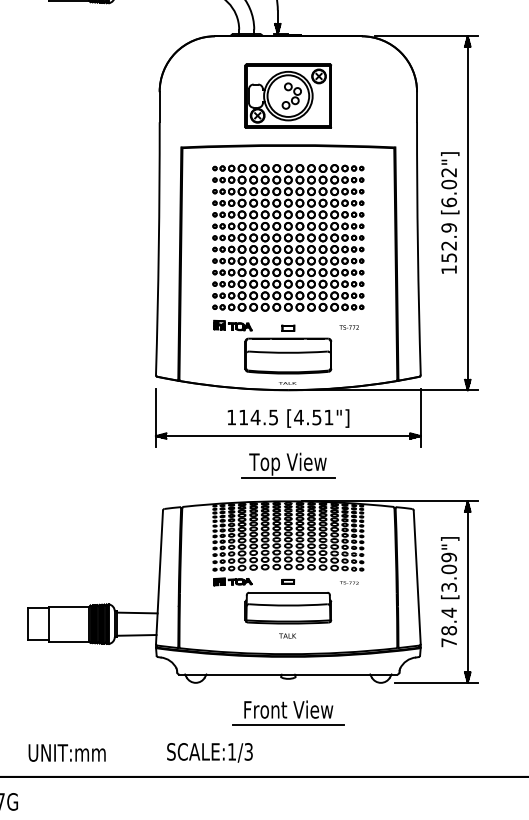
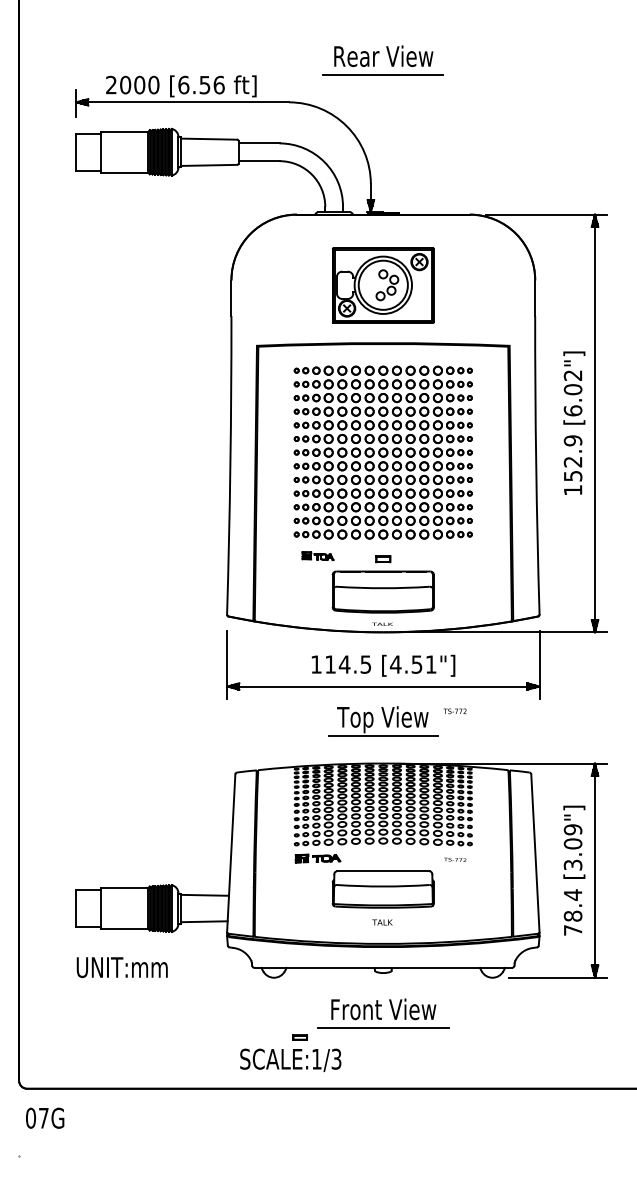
part: (232, 325) -> (317, 555), size x0.7
text: (348, 327) -> (454, 711), moved
part: (287, 581) -> (299, 1037), moved
text: (66, 752) -> (121, 967), moved

